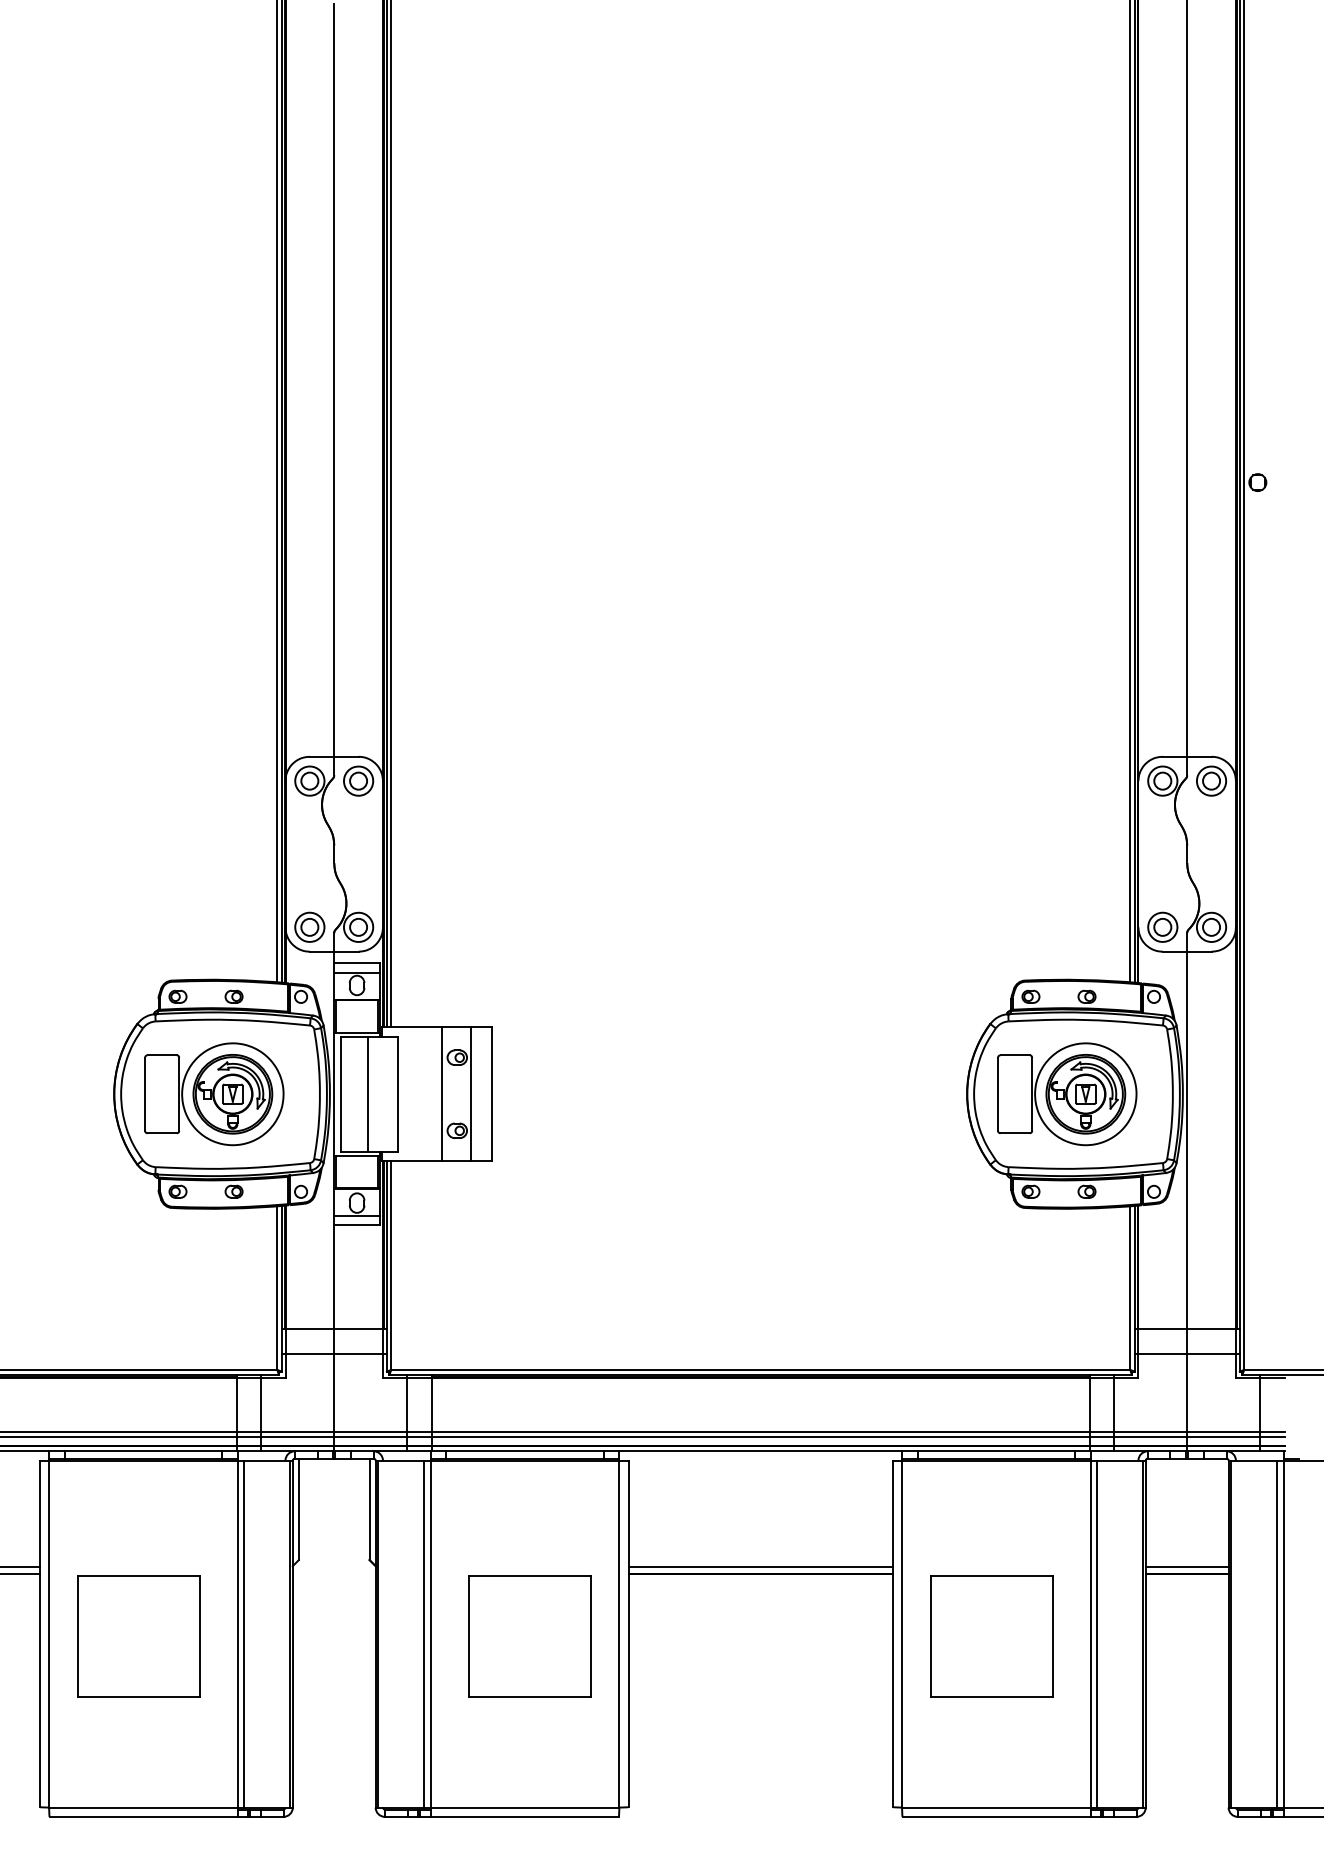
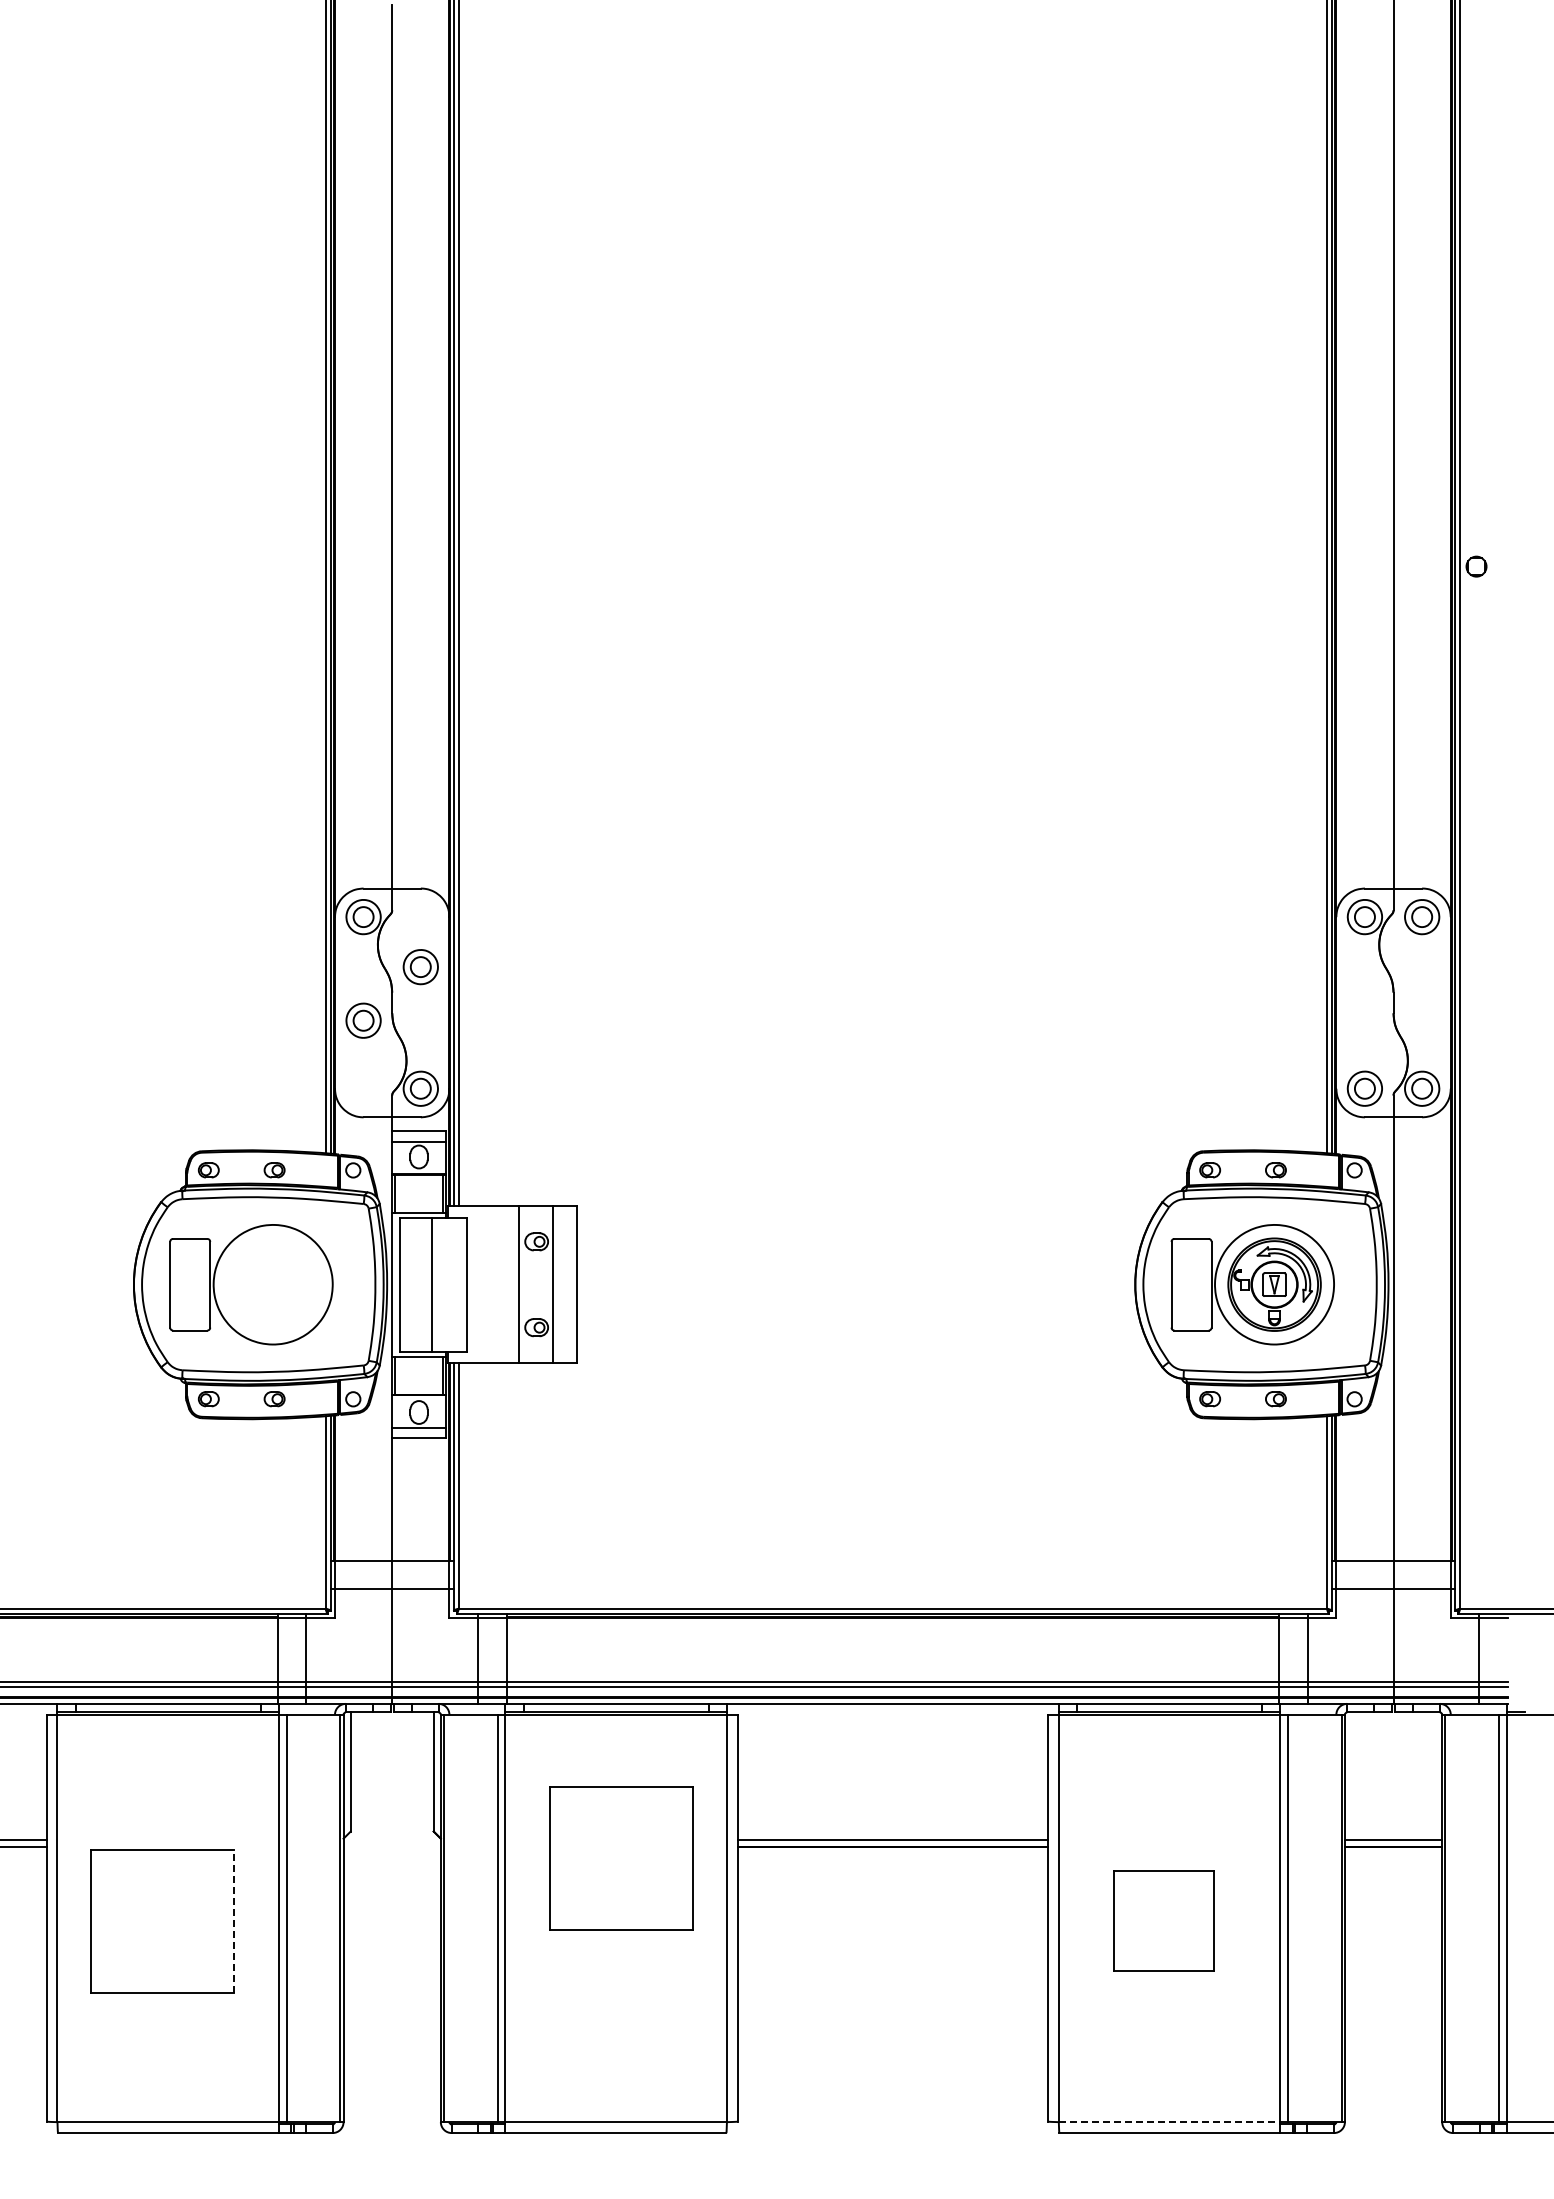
part: (358, 781) -> (420, 967), moved
part: (309, 927) -> (363, 1020), moved
part: (233, 1094) -> (273, 1284), removed
line: (199, 1636) -> (234, 1921), solid -> dashed
part: (529, 1636) -> (621, 1858), moved
part: (992, 1636) -> (1164, 1921), size x0.7
line: (996, 1807) -> (1169, 2122), solid -> dashed

